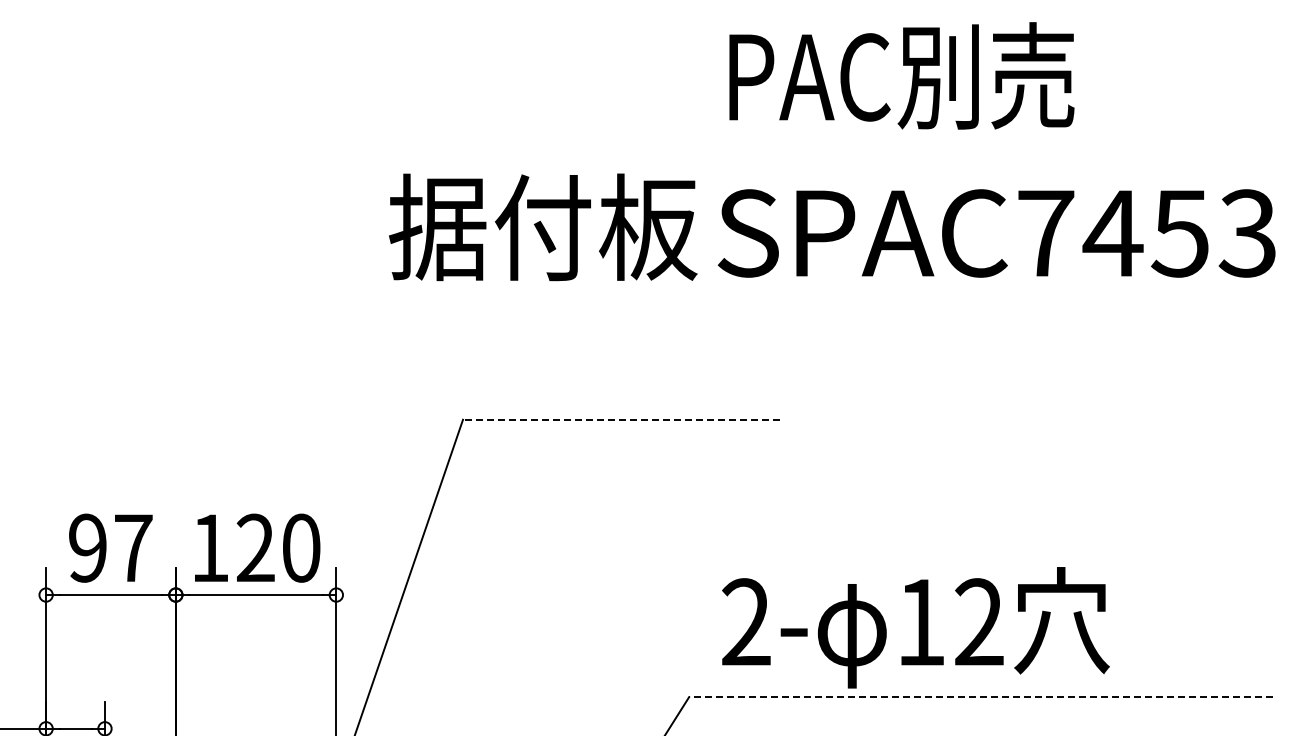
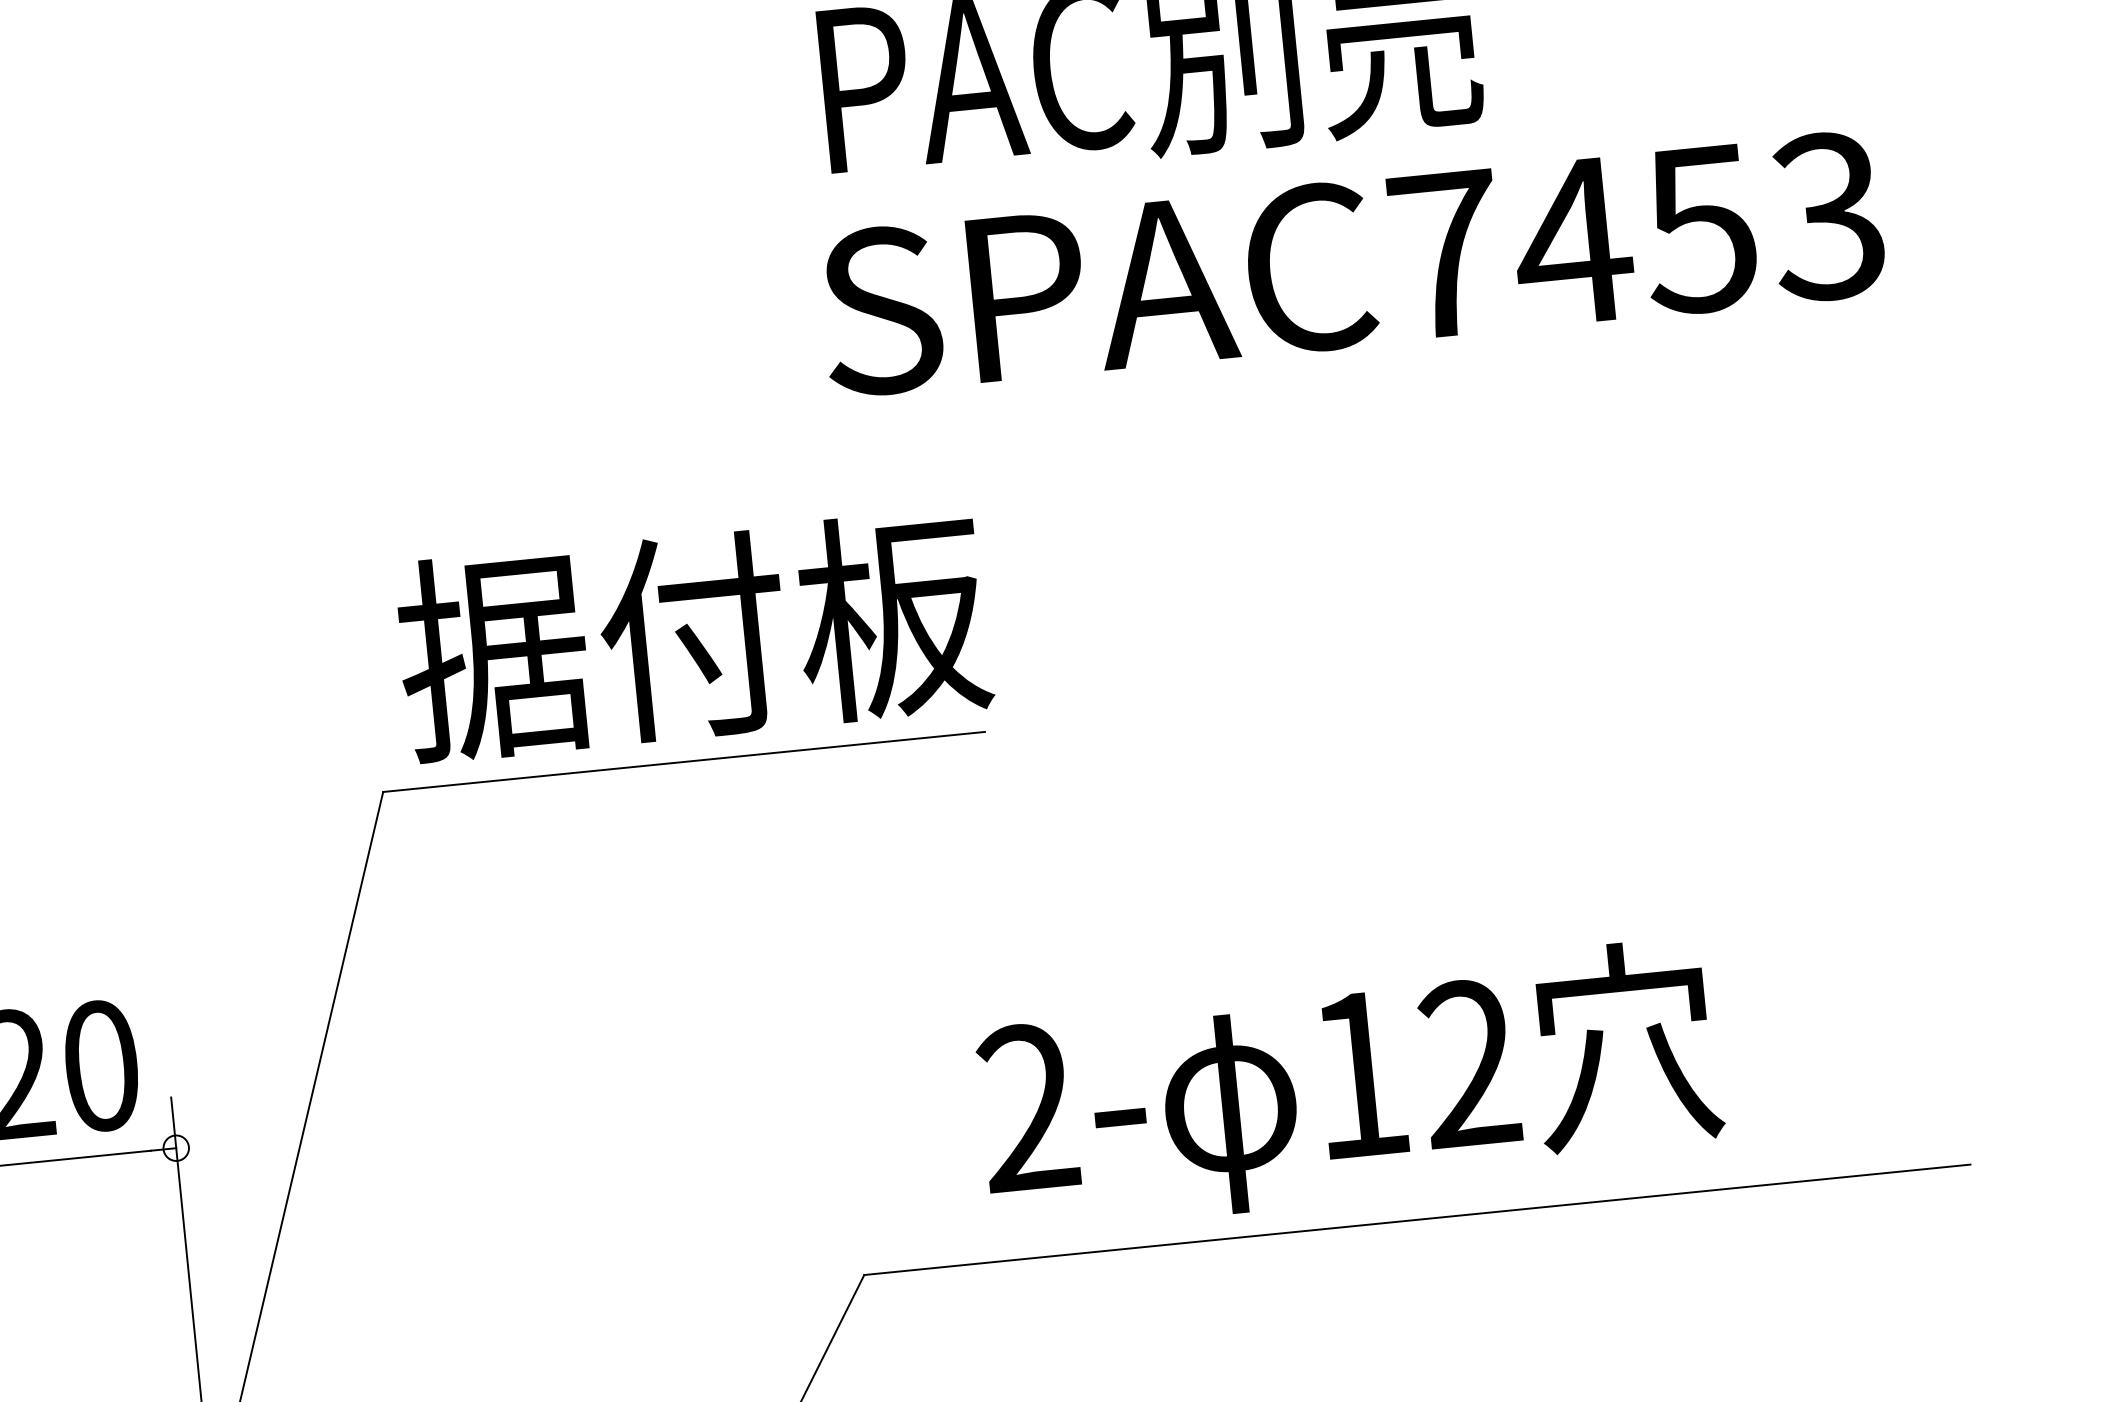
text: (543, 227) -> (694, 636), moved
text: (996, 233) -> (1351, 264), moved
line: (621, 419) -> (683, 761), dashed -> solid
text: (915, 627) -> (1349, 1085), moved
line: (980, 697) -> (1416, 1220), dashed -> solid

